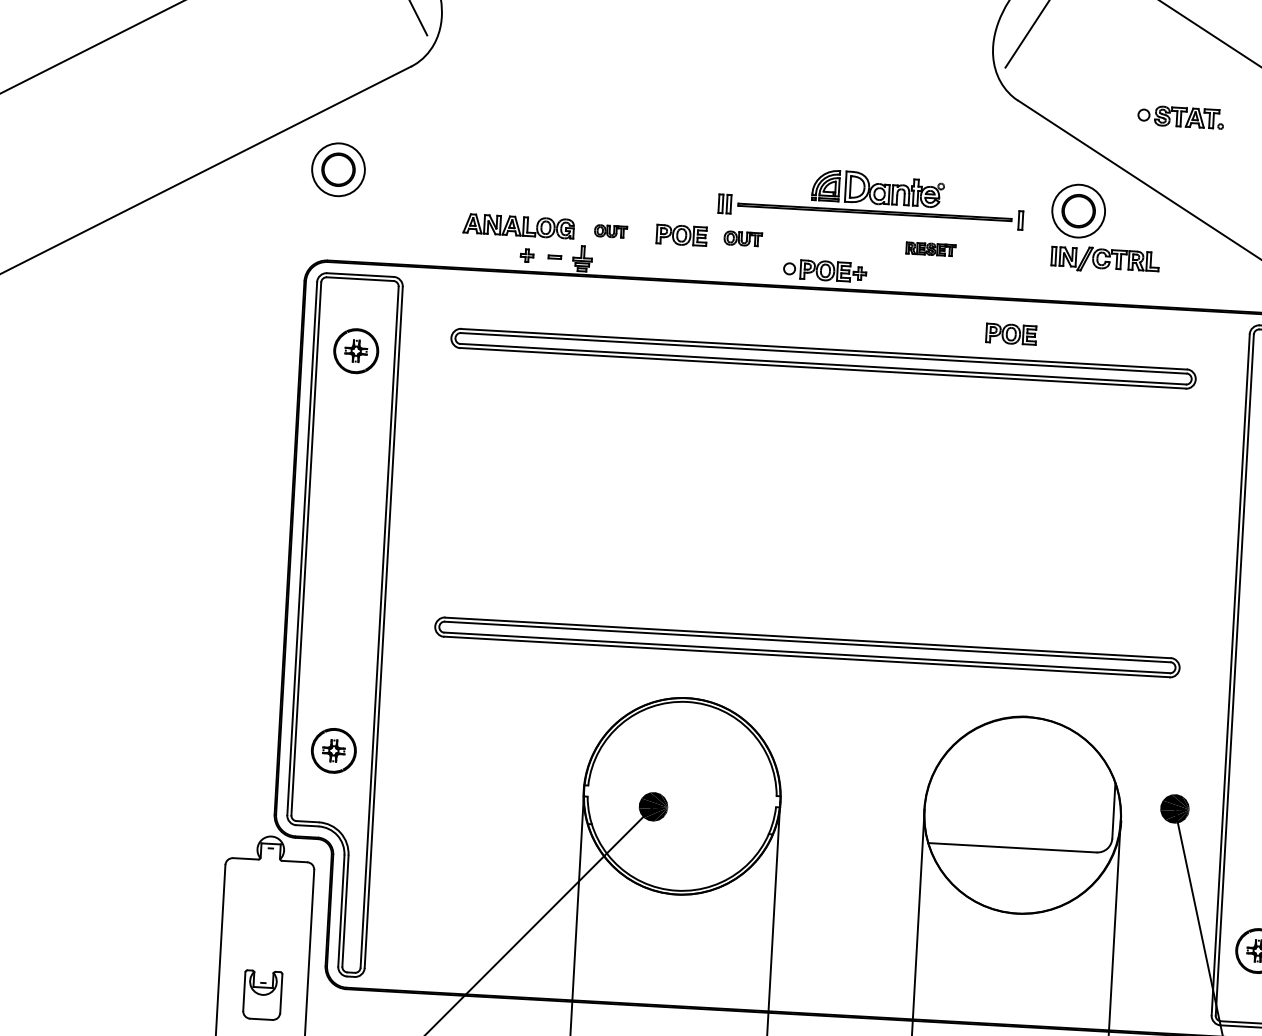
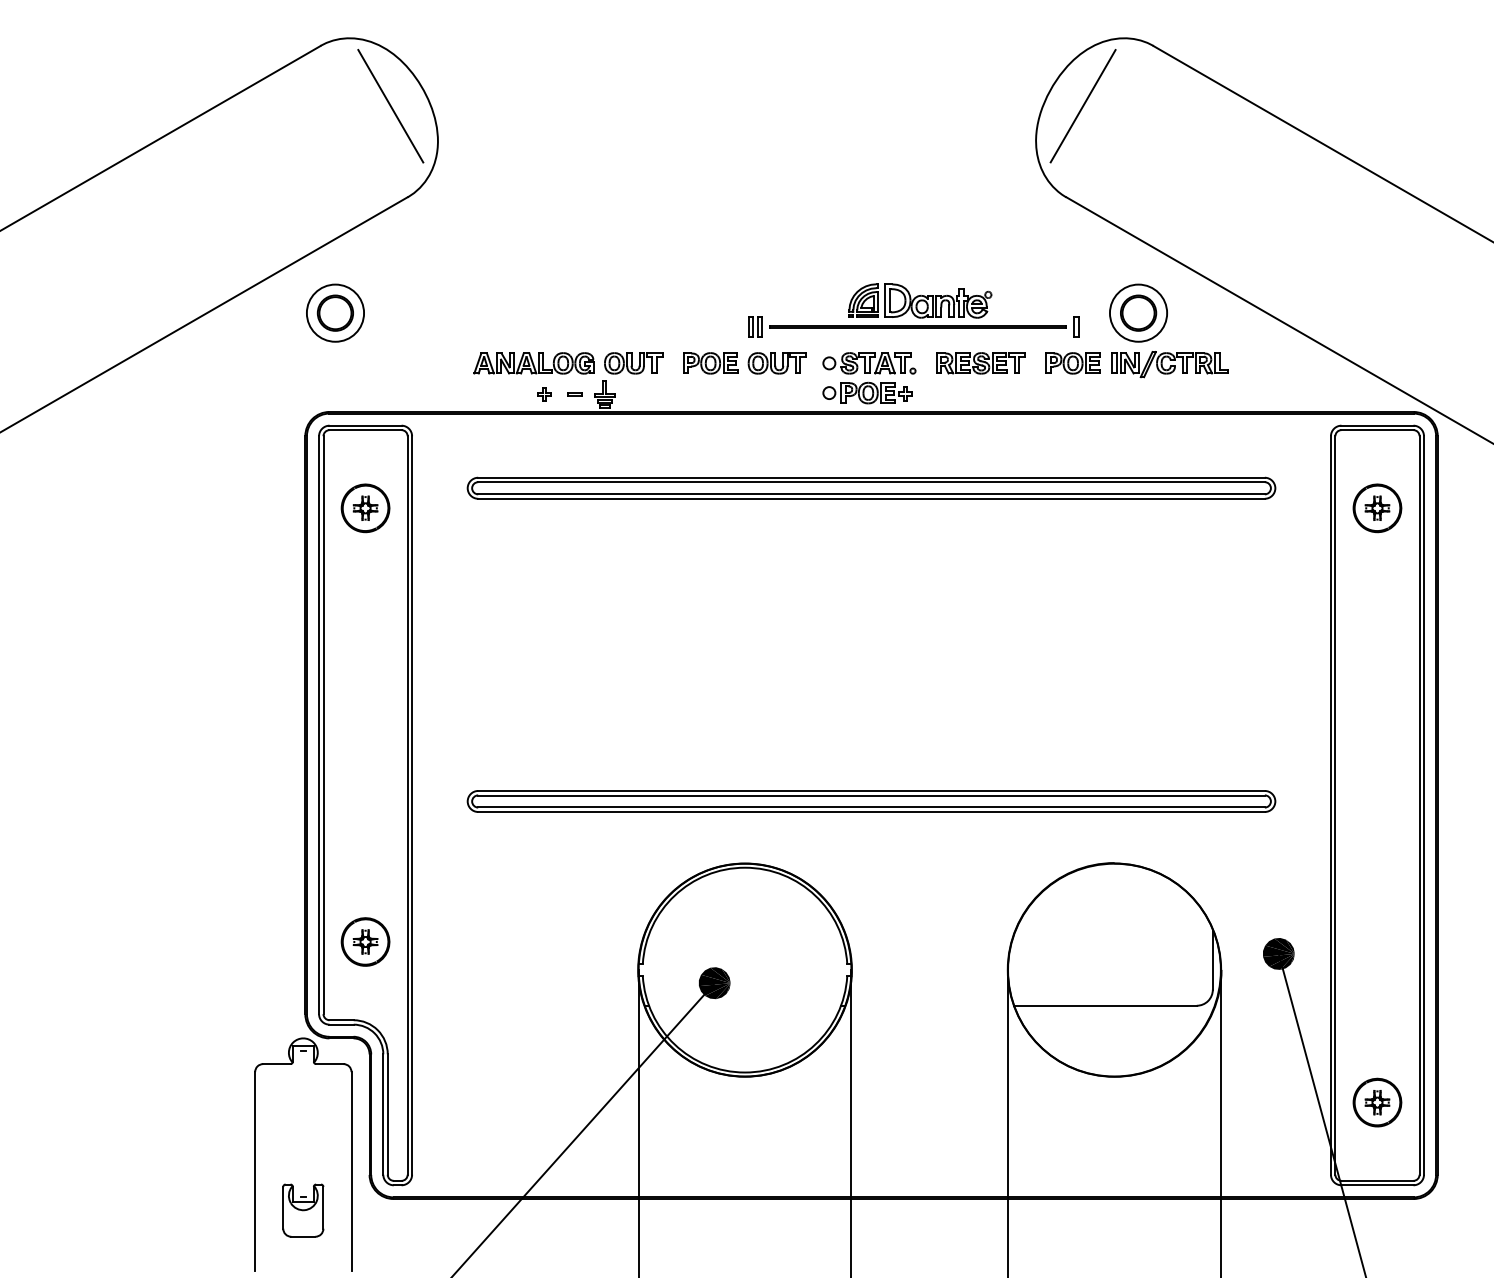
part: (1180, 117) -> (869, 363), moved
part: (610, 231) -> (633, 363), size x1.67
part: (742, 238) -> (776, 363), size x1.43
part: (930, 249) -> (980, 363), size x1.67
part: (1010, 334) -> (1072, 363), moved

